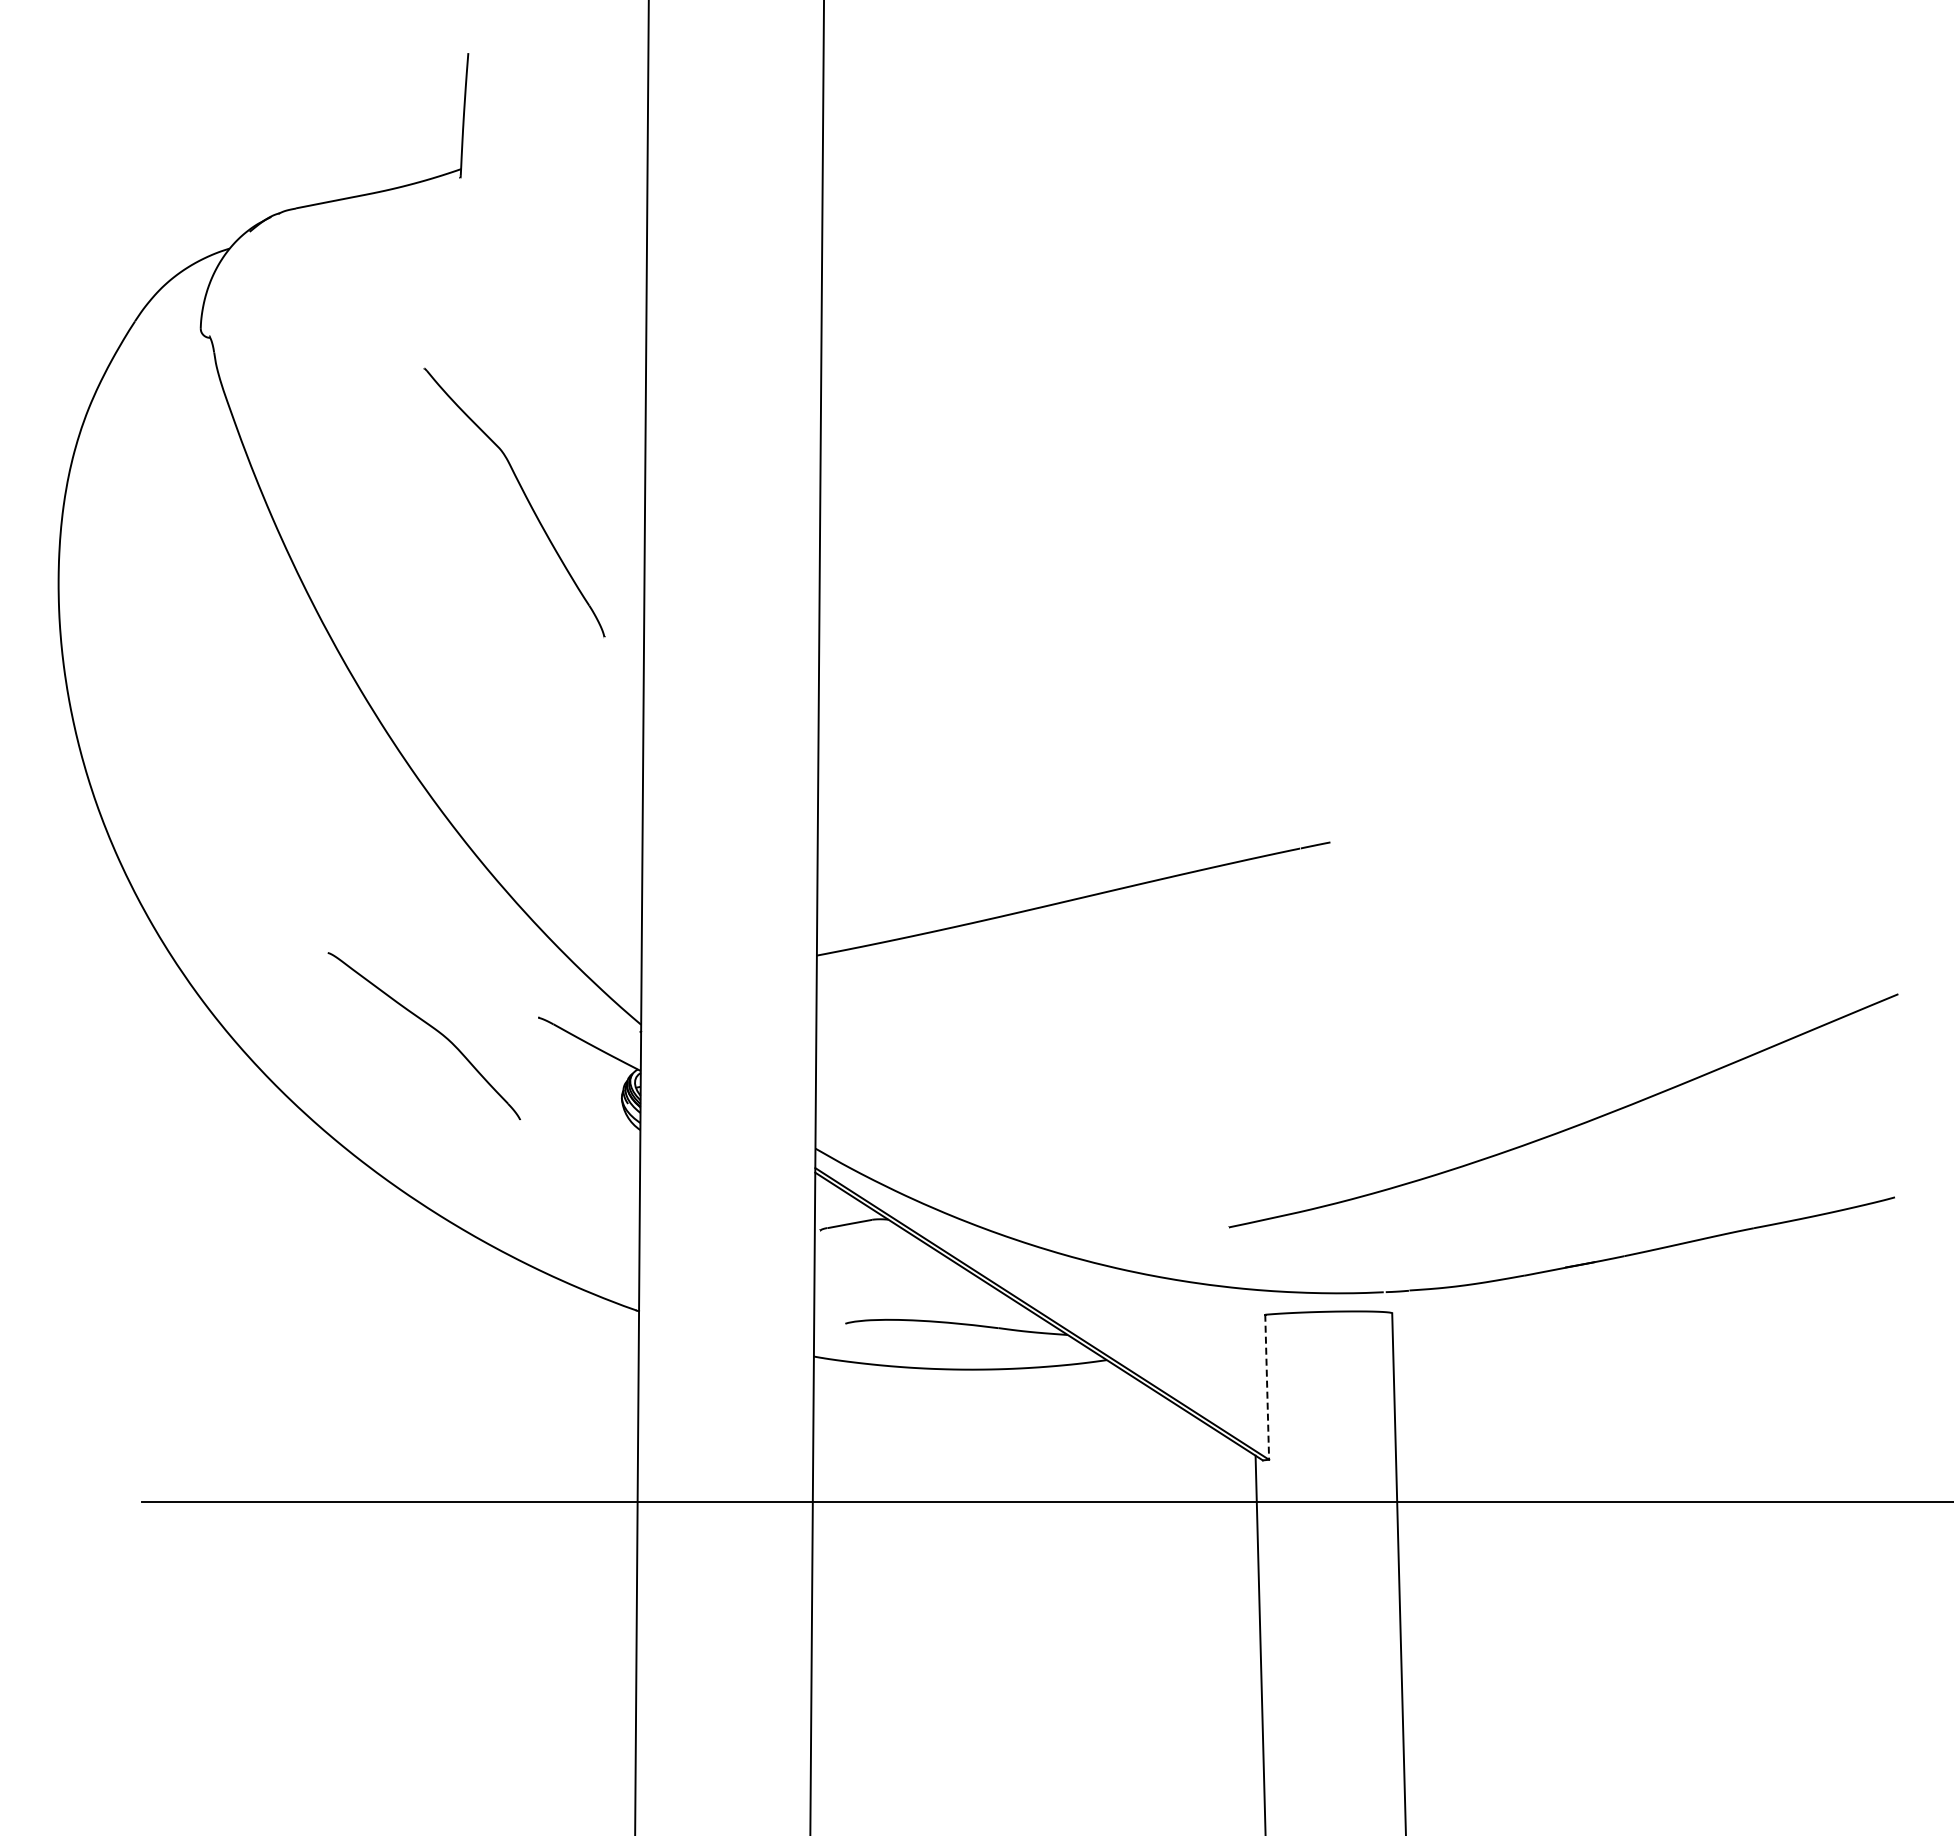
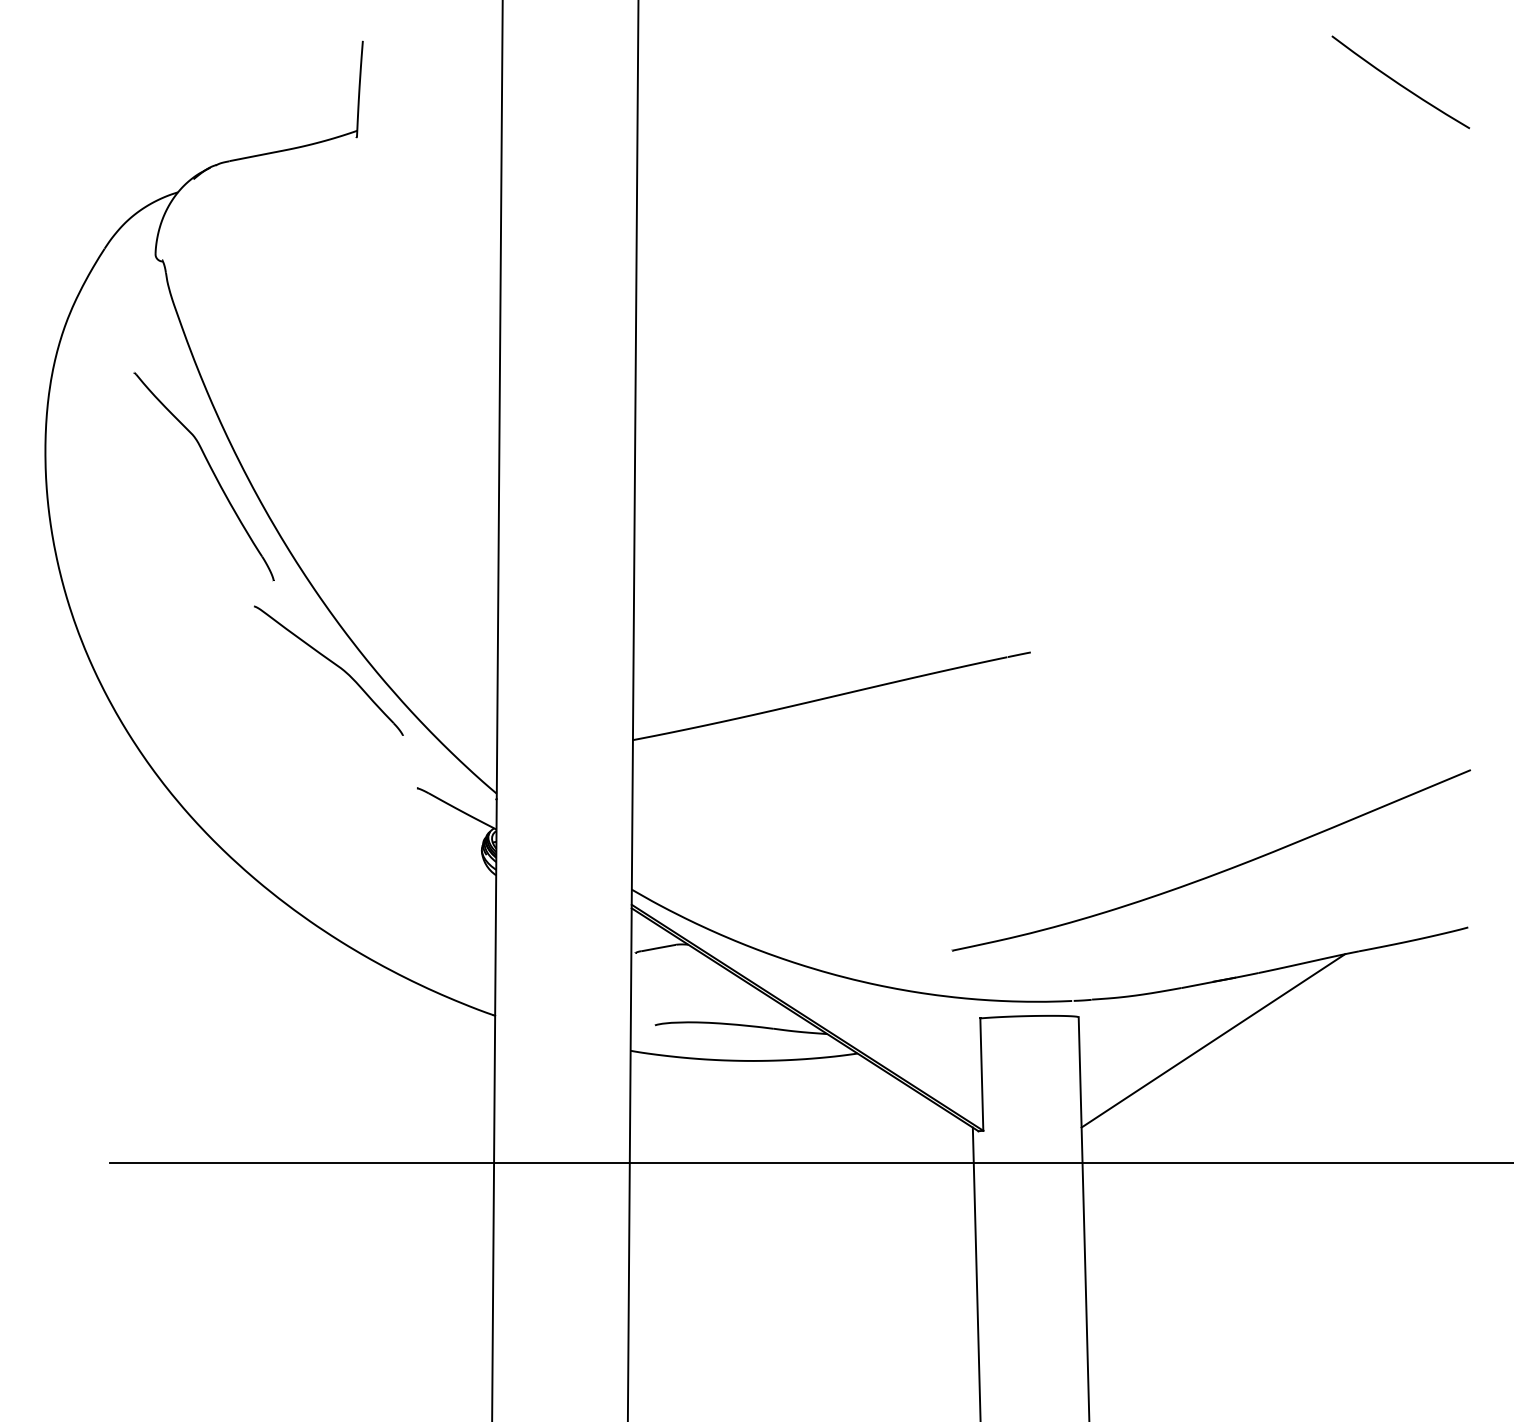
curve: (1807, 108) -> (1400, 83), added
part: (525, 497) -> (212, 472), moved
part: (429, 1026) -> (332, 663), moved
line: (1565, 1343) -> (1212, 1040), added
line: (1267, 1387) -> (982, 1074), dashed -> solid

